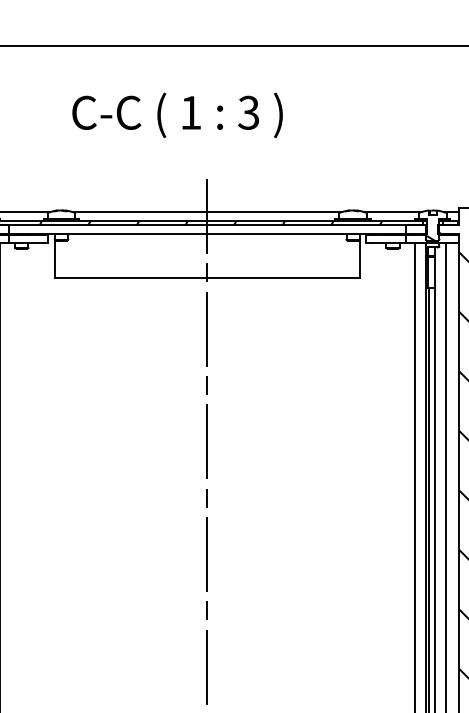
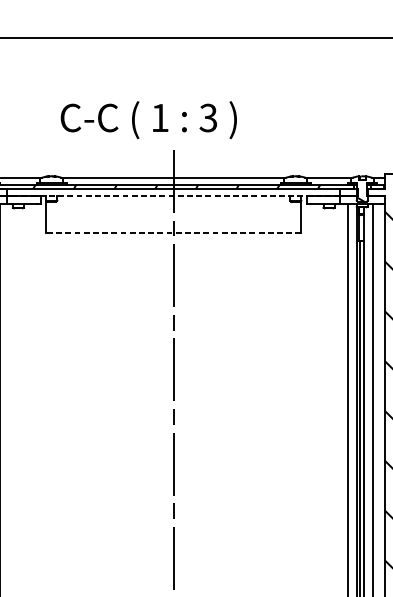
text: (177, 115) -> (148, 120), moved
line: (207, 234) -> (173, 196), solid -> dashed
line: (206, 278) -> (173, 233), solid -> dashed

